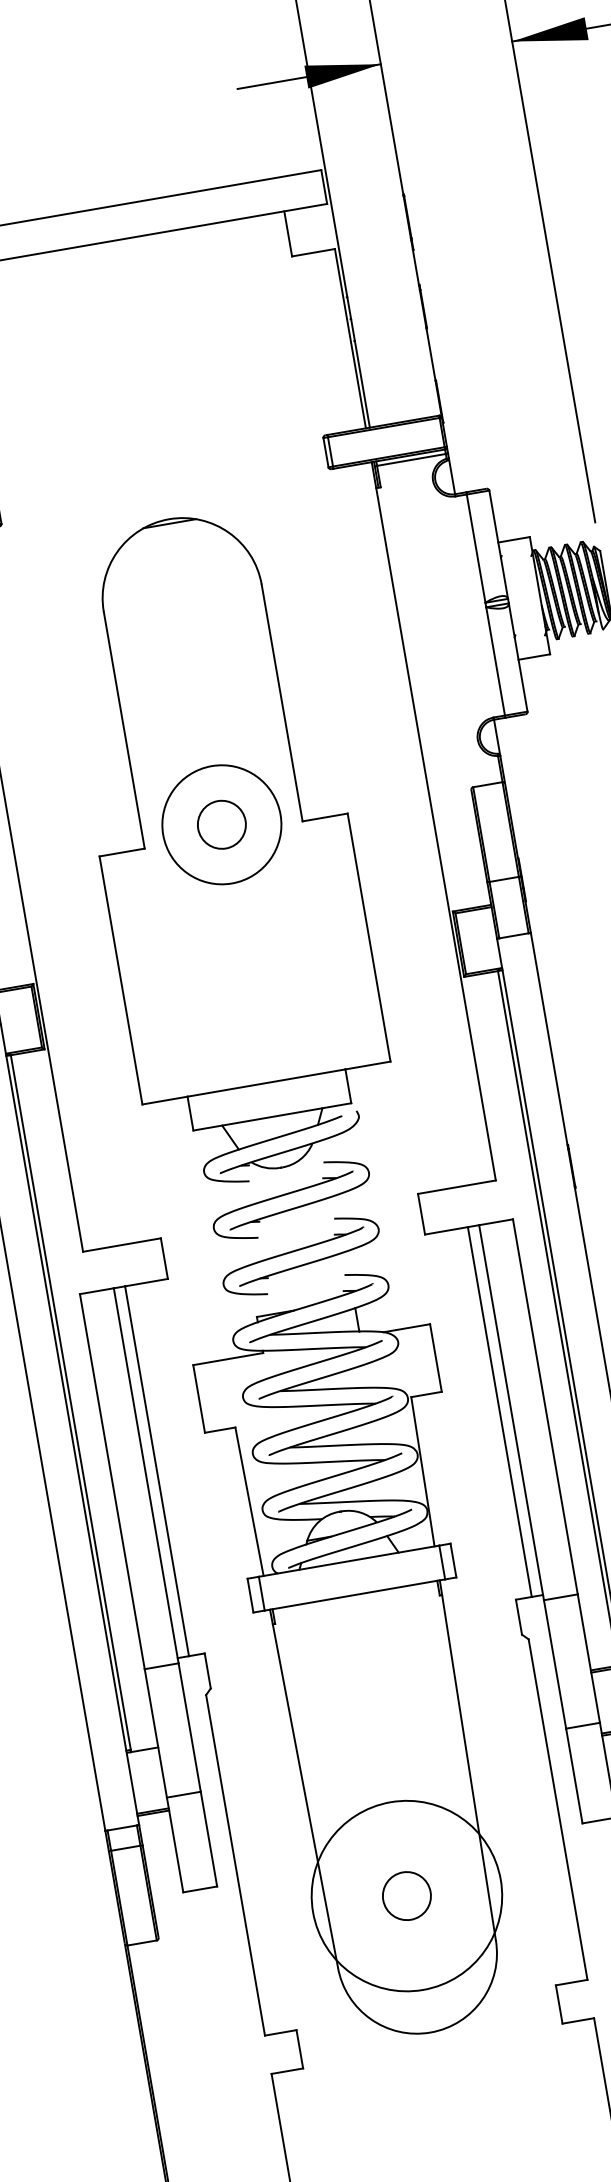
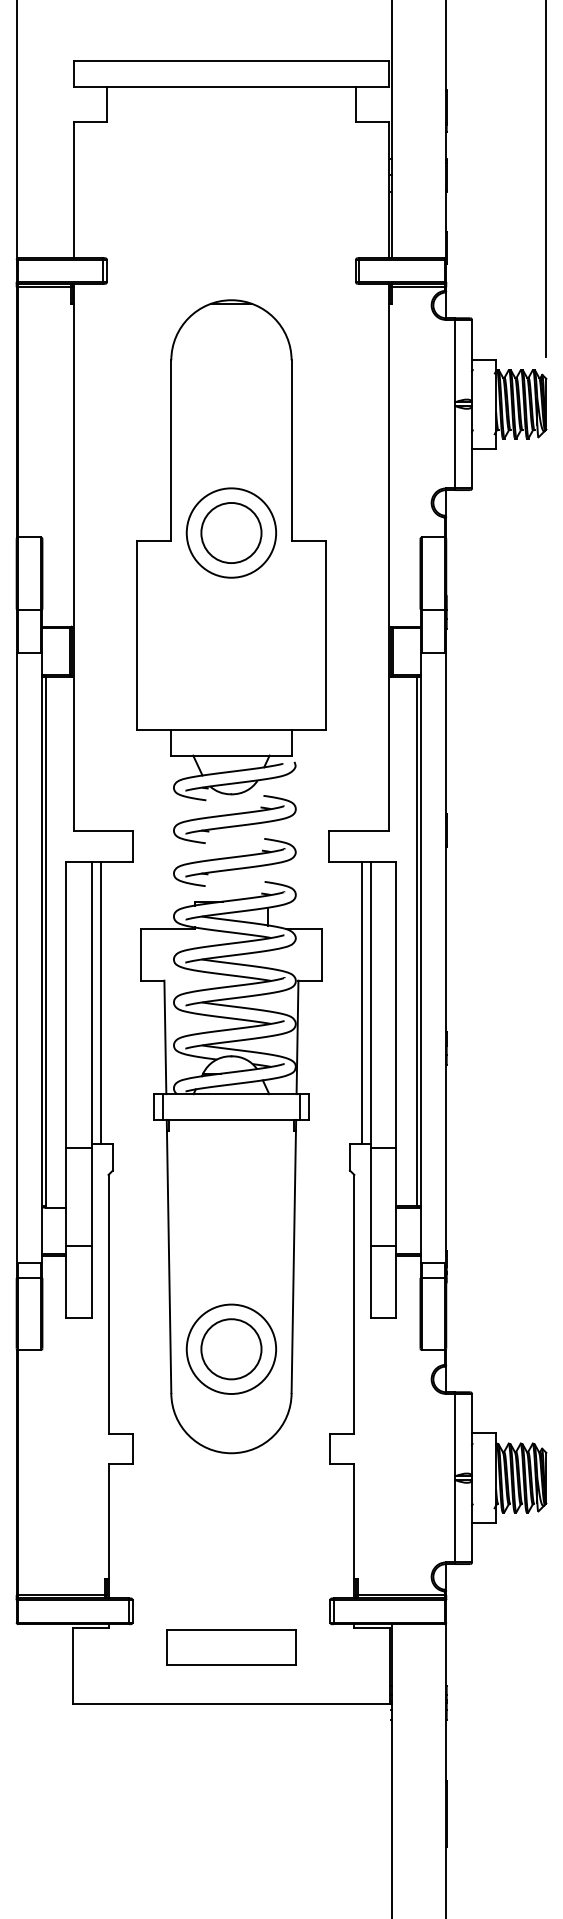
circle: (221, 824) -> (231, 532), size x1.67
circle: (406, 1895) -> (231, 1348), size x0.62
circle: (407, 1896) -> (231, 1349), size x1.67

